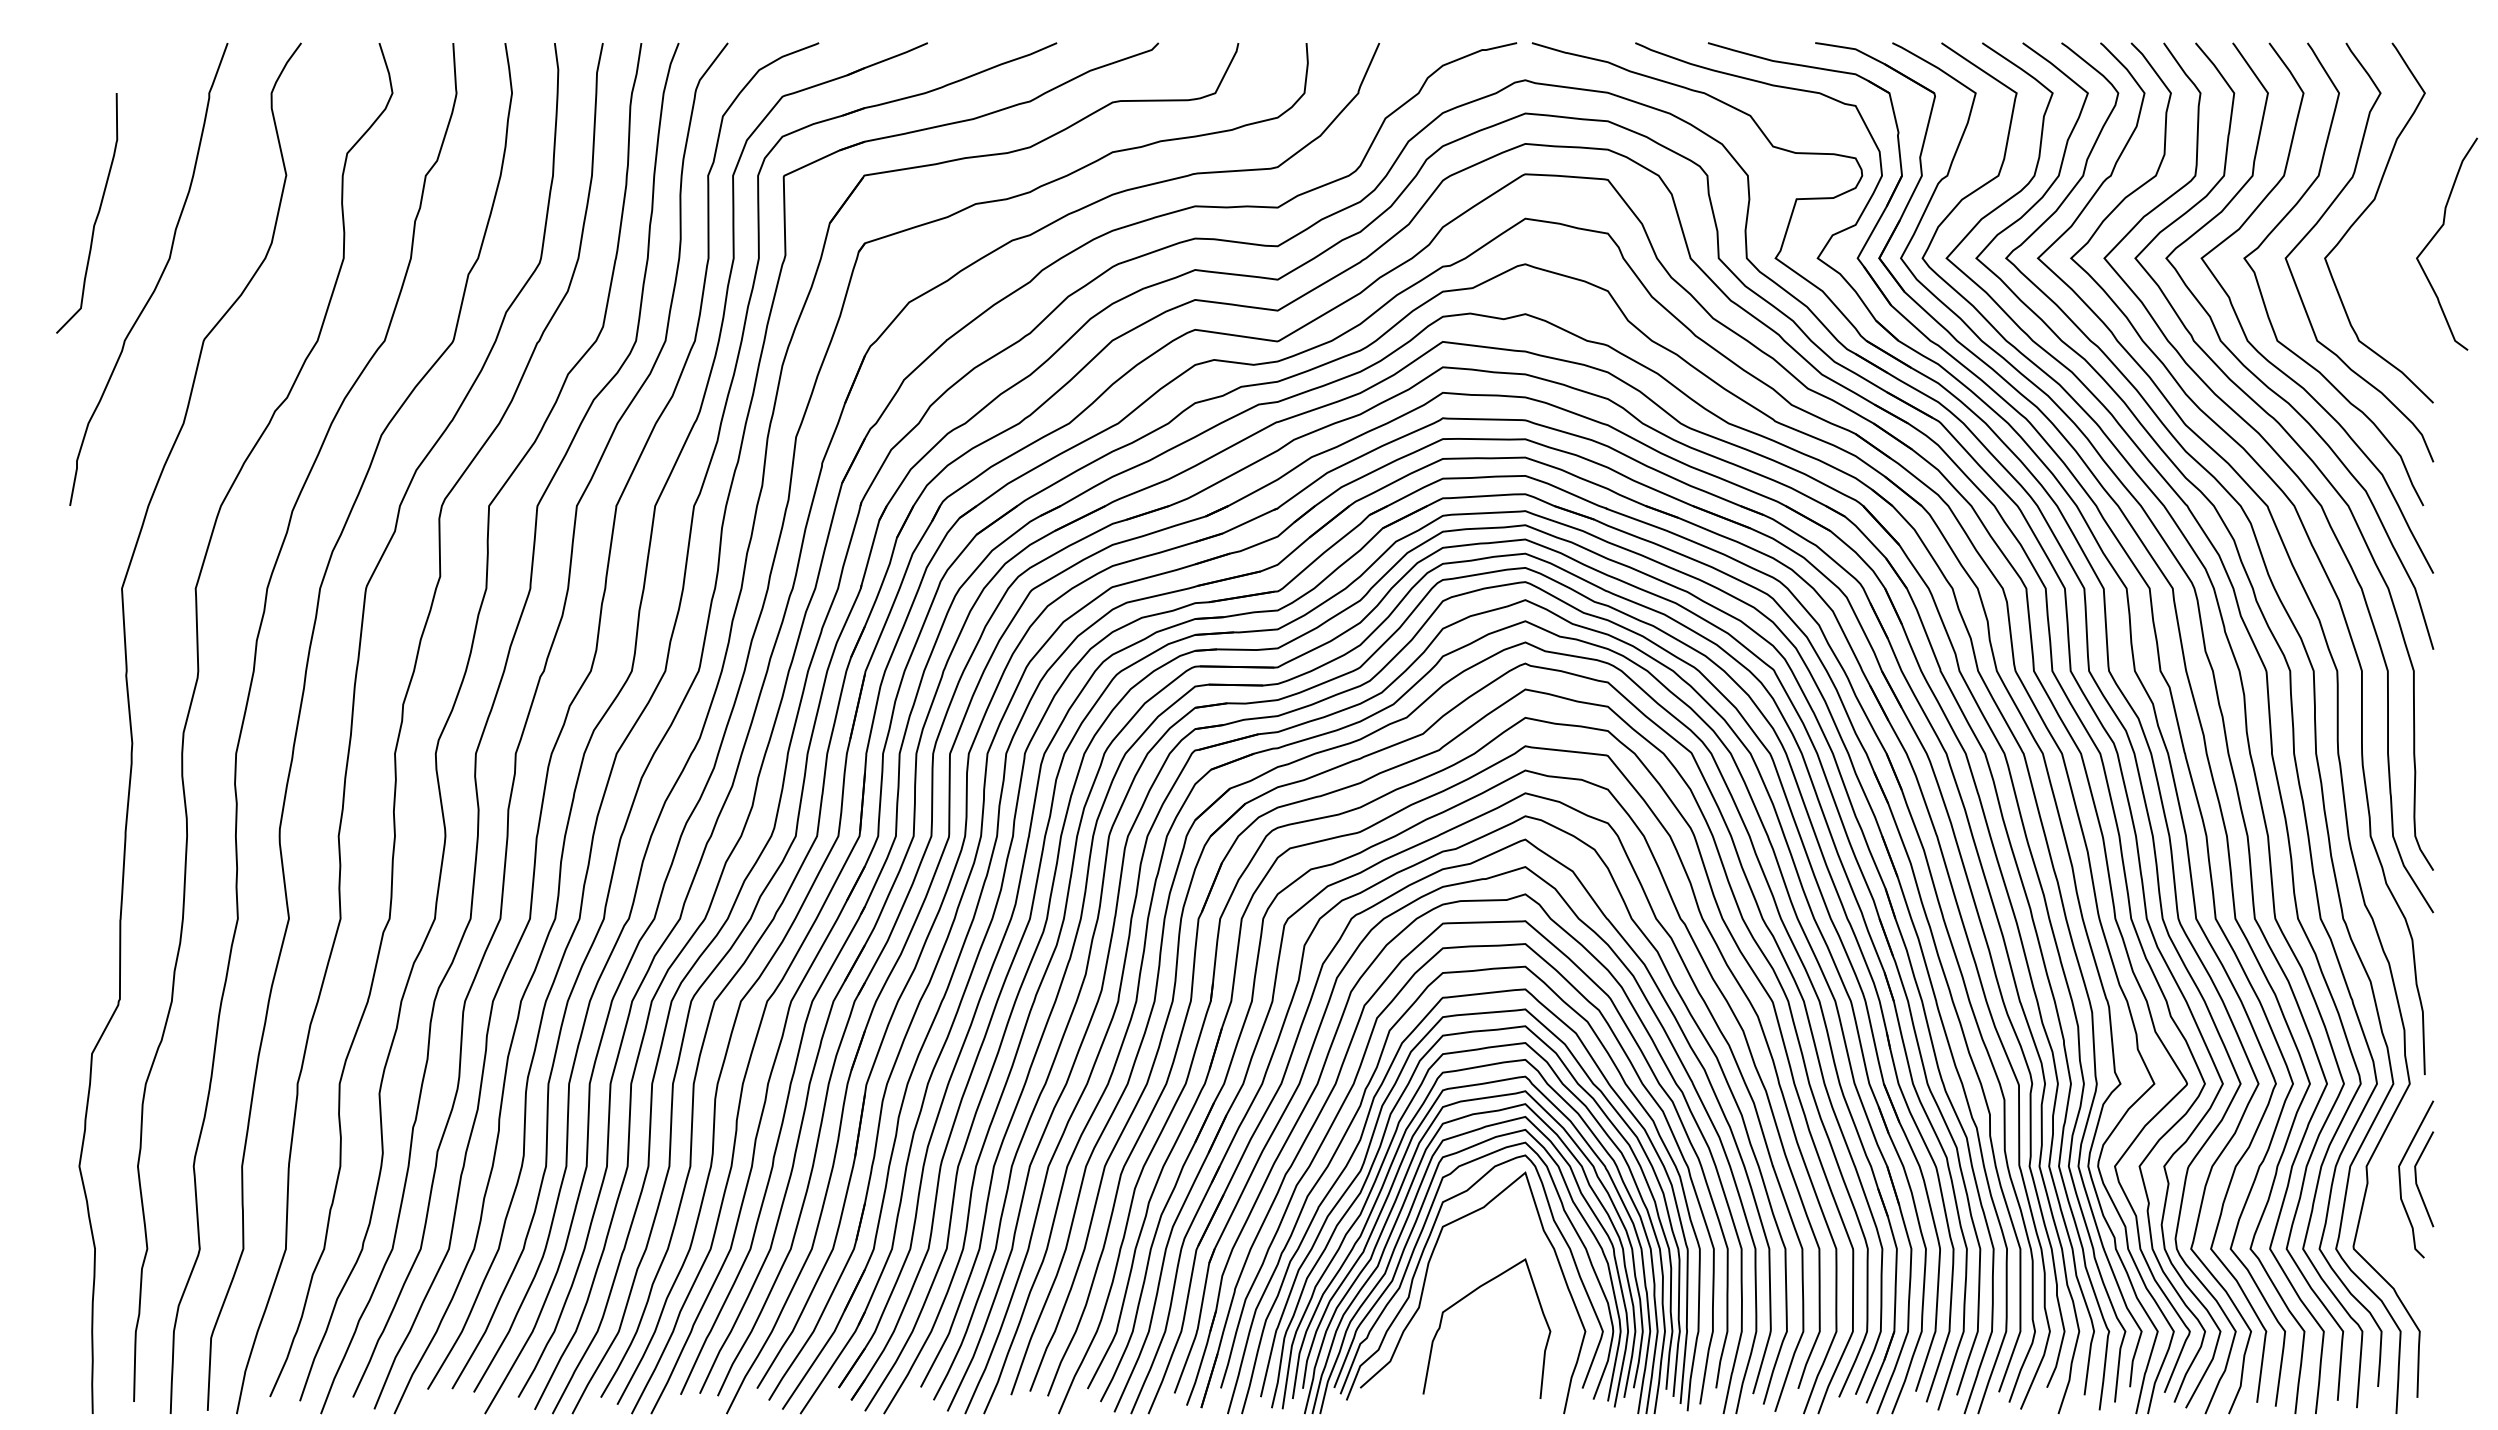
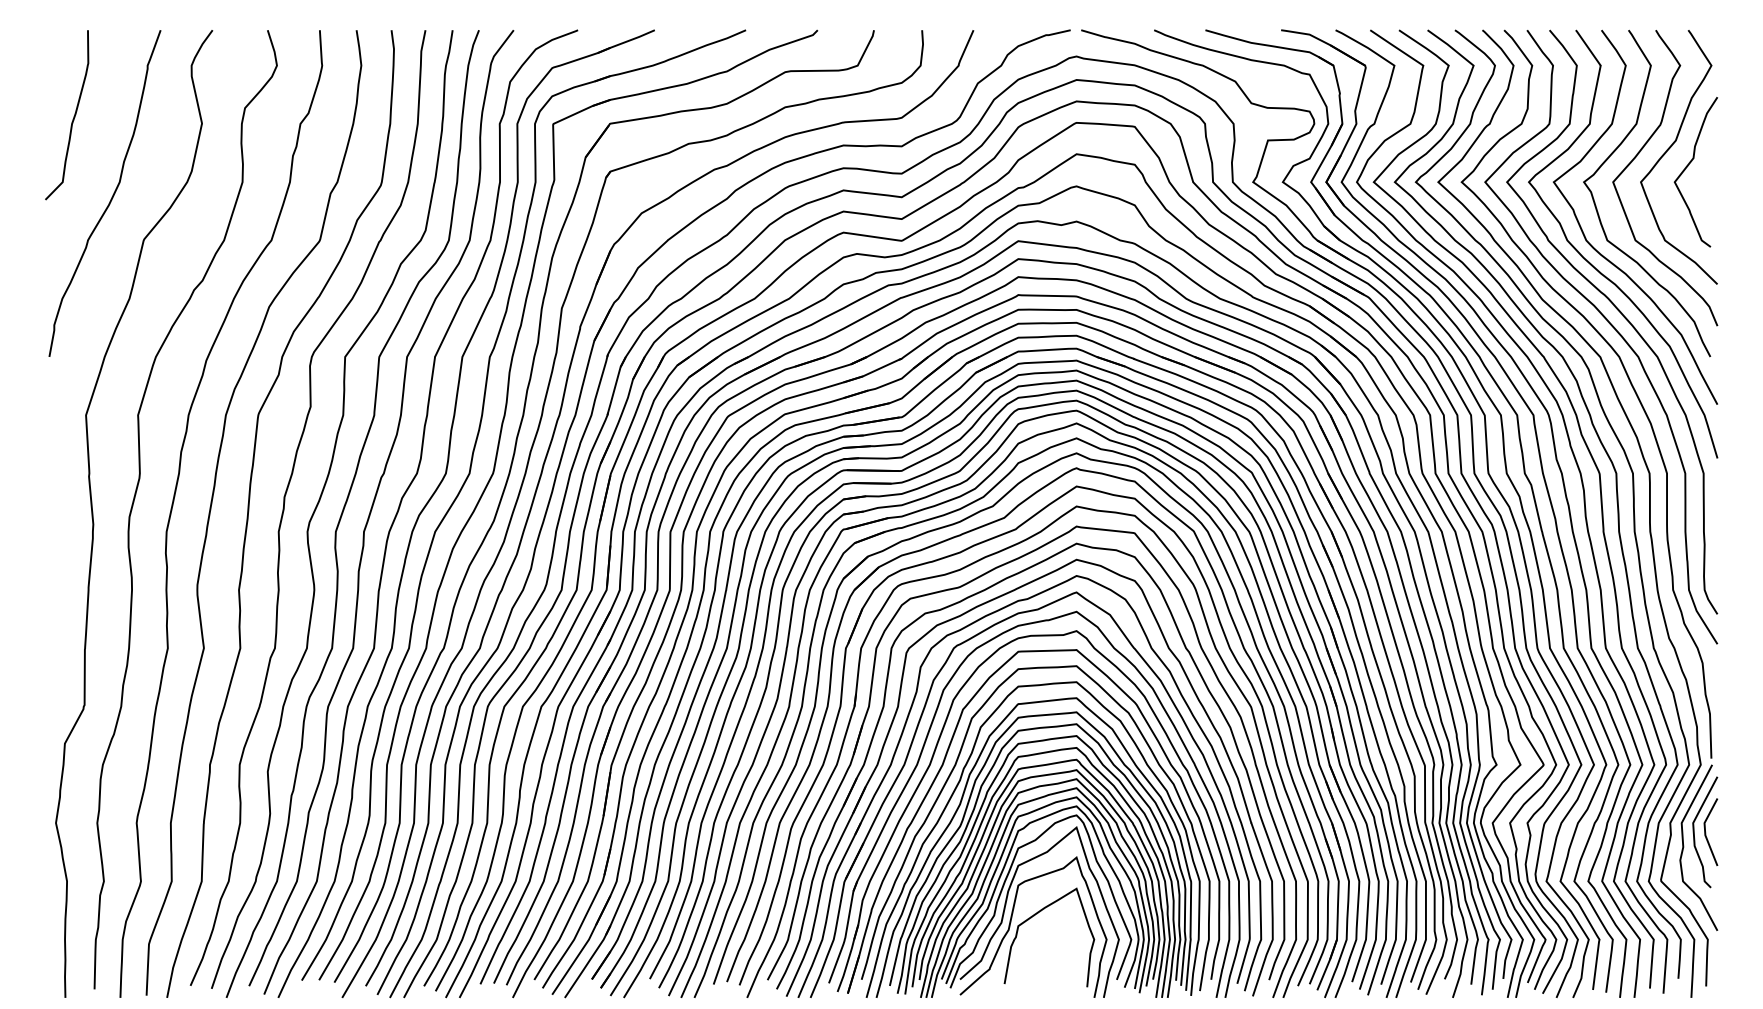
curve: (96, 215) -> (73, 116), moved
curve: (2435, 236) -> (1687, 166), moved
curve: (2385, 1201) -> (1683, 847), added
curve: (1432, 1308) -> (1011, 923), added

